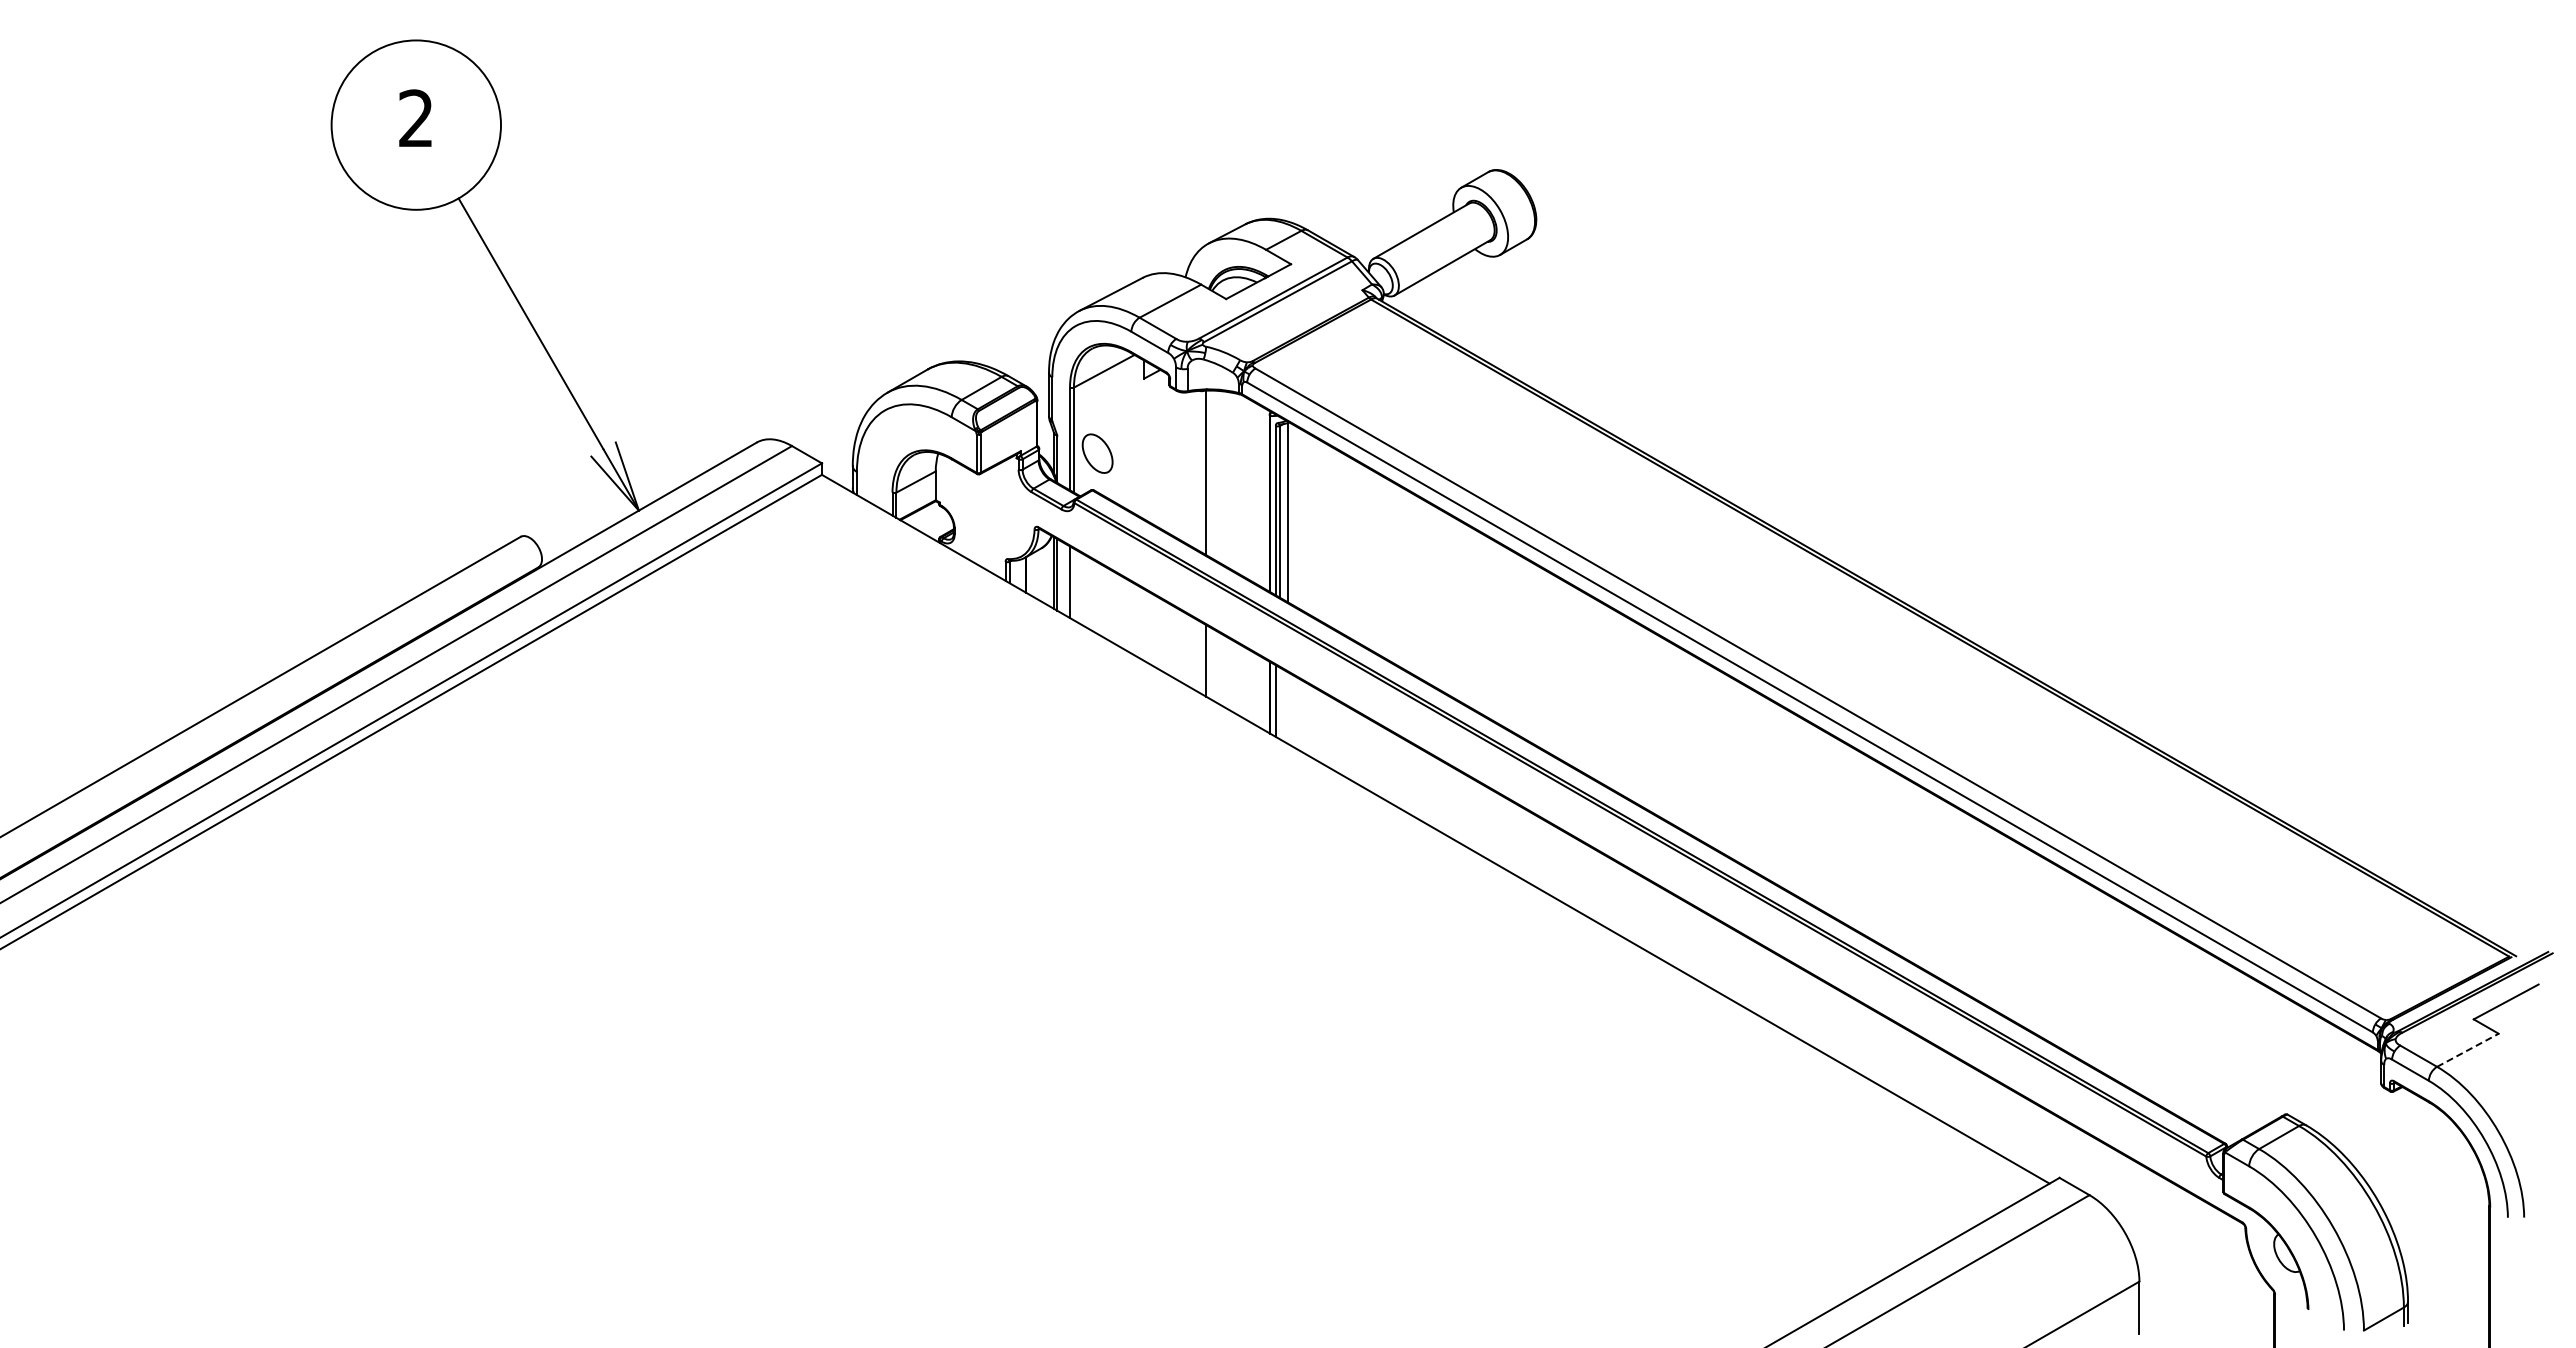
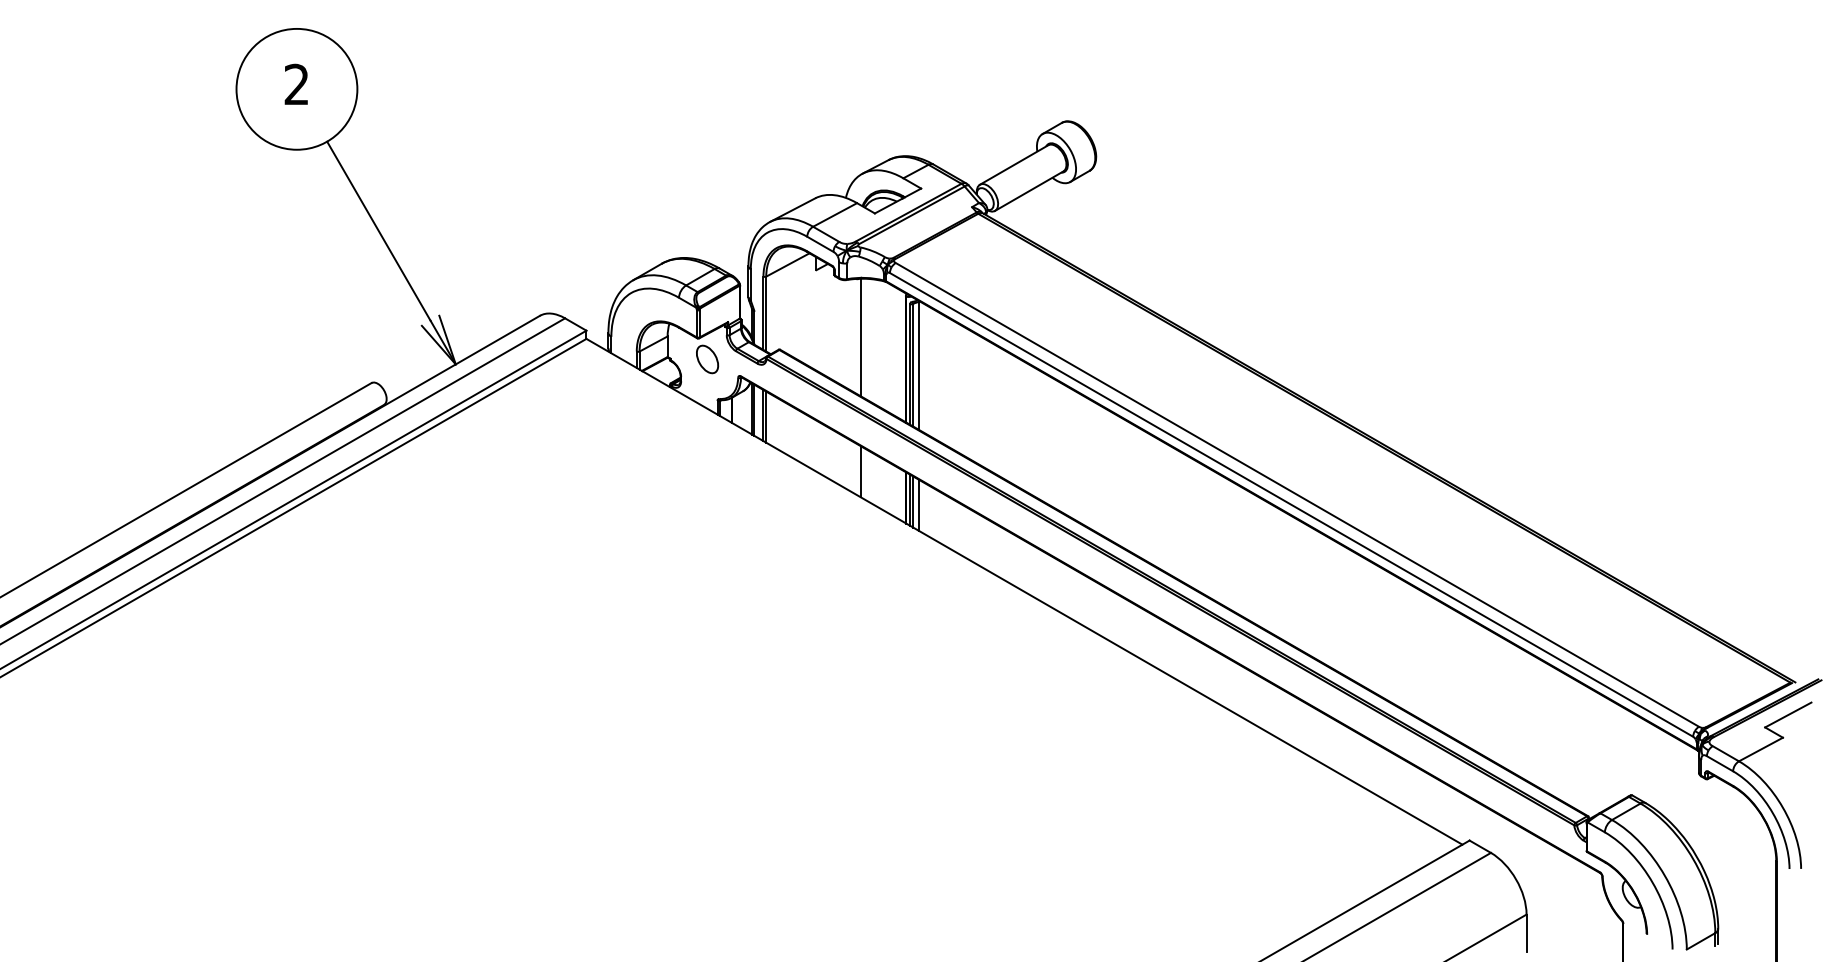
part: (1097, 453) -> (707, 359), moved
line: (1073, 584) -> (765, 417), added
line: (1279, 703) -> (912, 502), added
line: (1288, 707) -> (919, 504), added
line: (2467, 1050) -> (1760, 749), dashed -> solid

